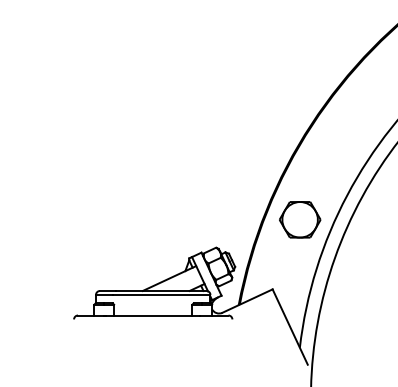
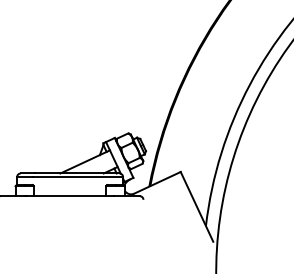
part: (300, 219) -> (206, 107), removed

